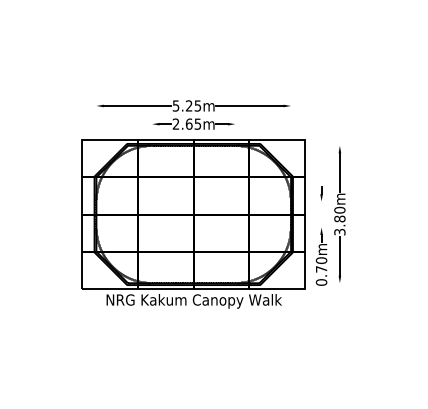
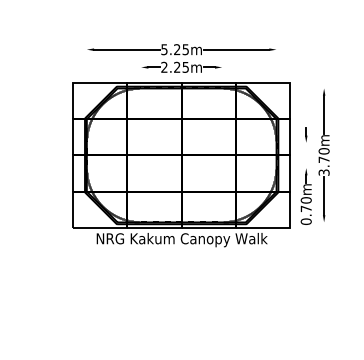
text: (188, 123) -> (176, 66), 2.65m -> 2.25m
text: (339, 218) -> (323, 159), 3.80m -> 3.70m

